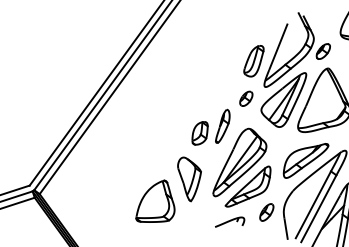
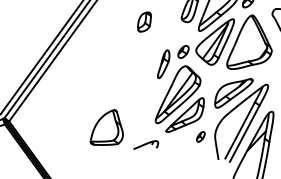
part: (246, 98) -> (183, 51), moved
part: (199, 133) -> (144, 22), moved
part: (189, 179) -> (135, 109), removed
part: (266, 212) -> (200, 136), size x0.7
part: (230, 221) -> (146, 144), moved

